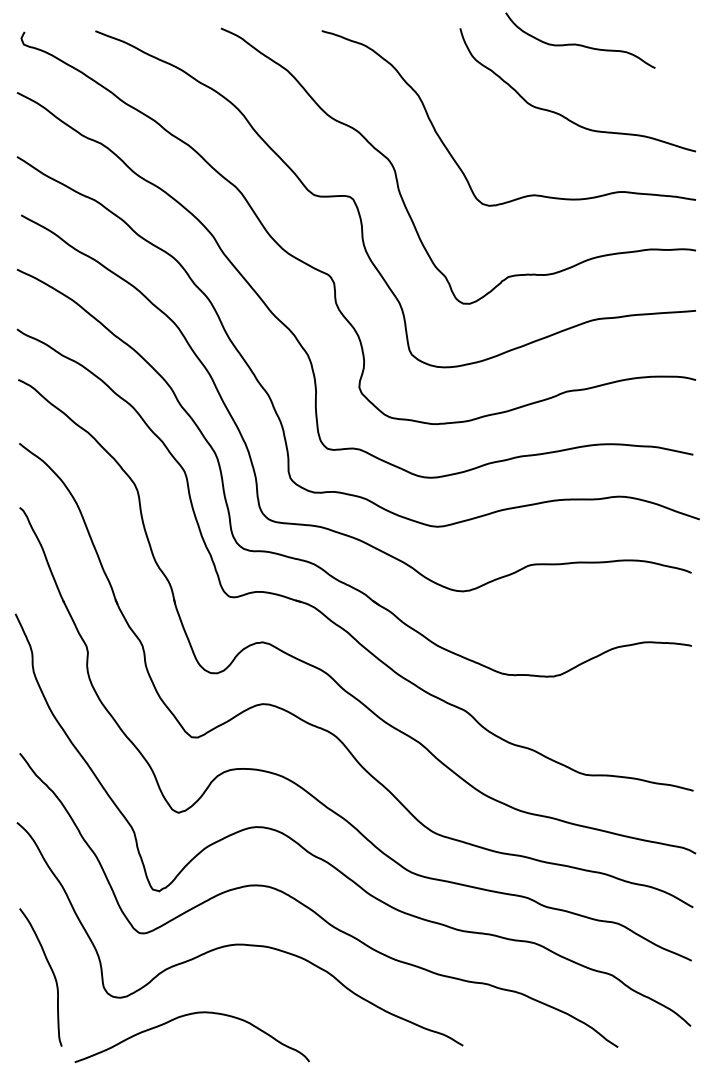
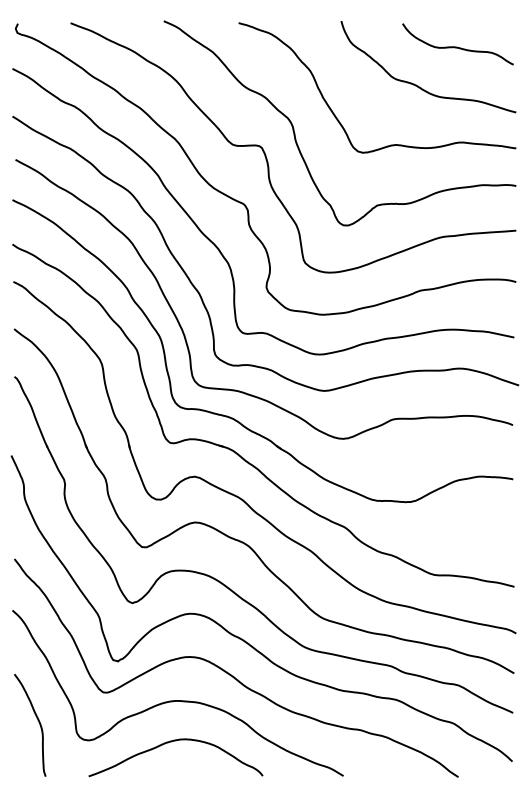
curve: (580, 44) -> (458, 47), moved
curve: (185, 1016) -> (170, 742), moved

